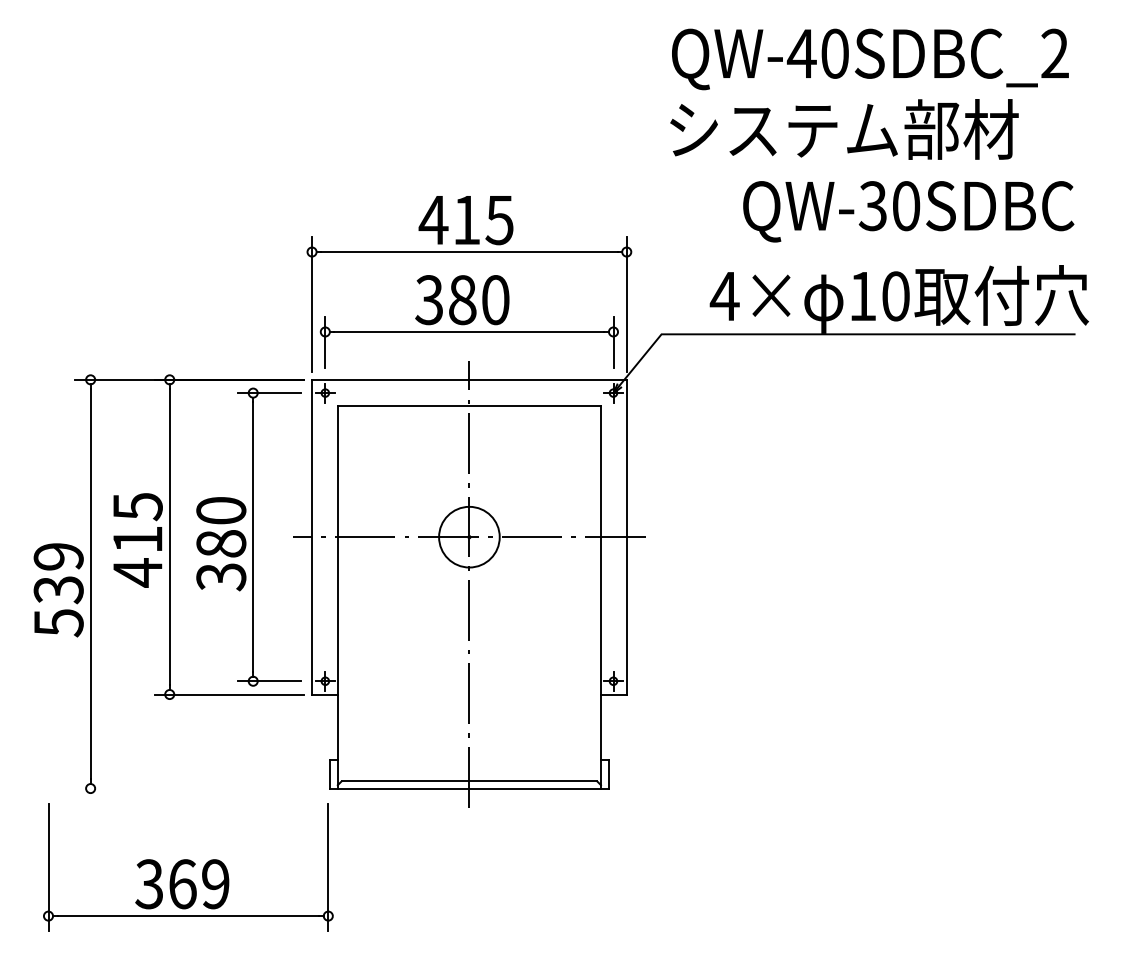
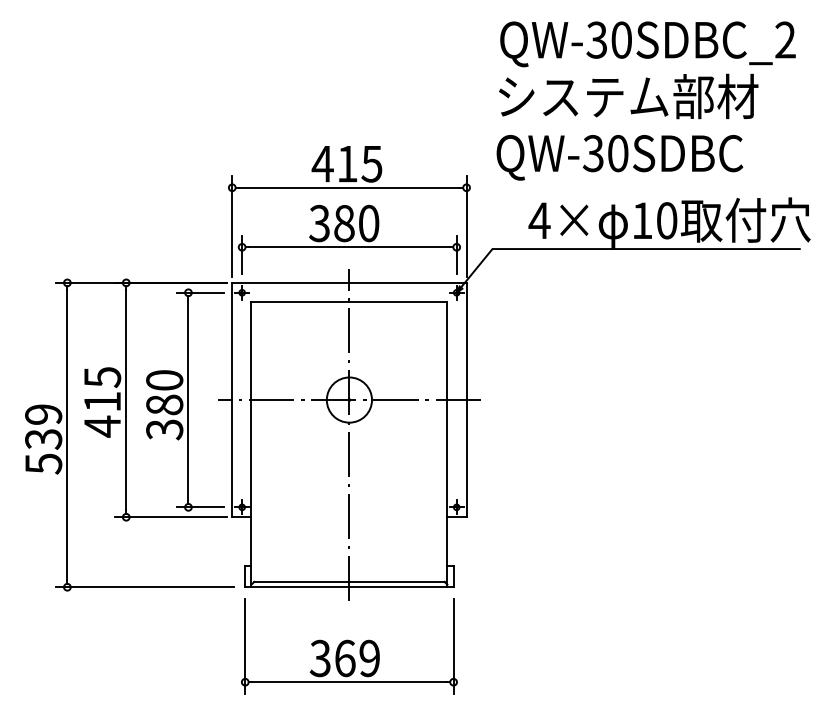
text: (801, 53) -> (596, 39), QW-40SDBC_2 -> QW-30SDBC_2
text: (908, 211) -> (619, 157), moved
line: (194, 788) -> (144, 587), added
part: (188, 867) -> (349, 646), moved

